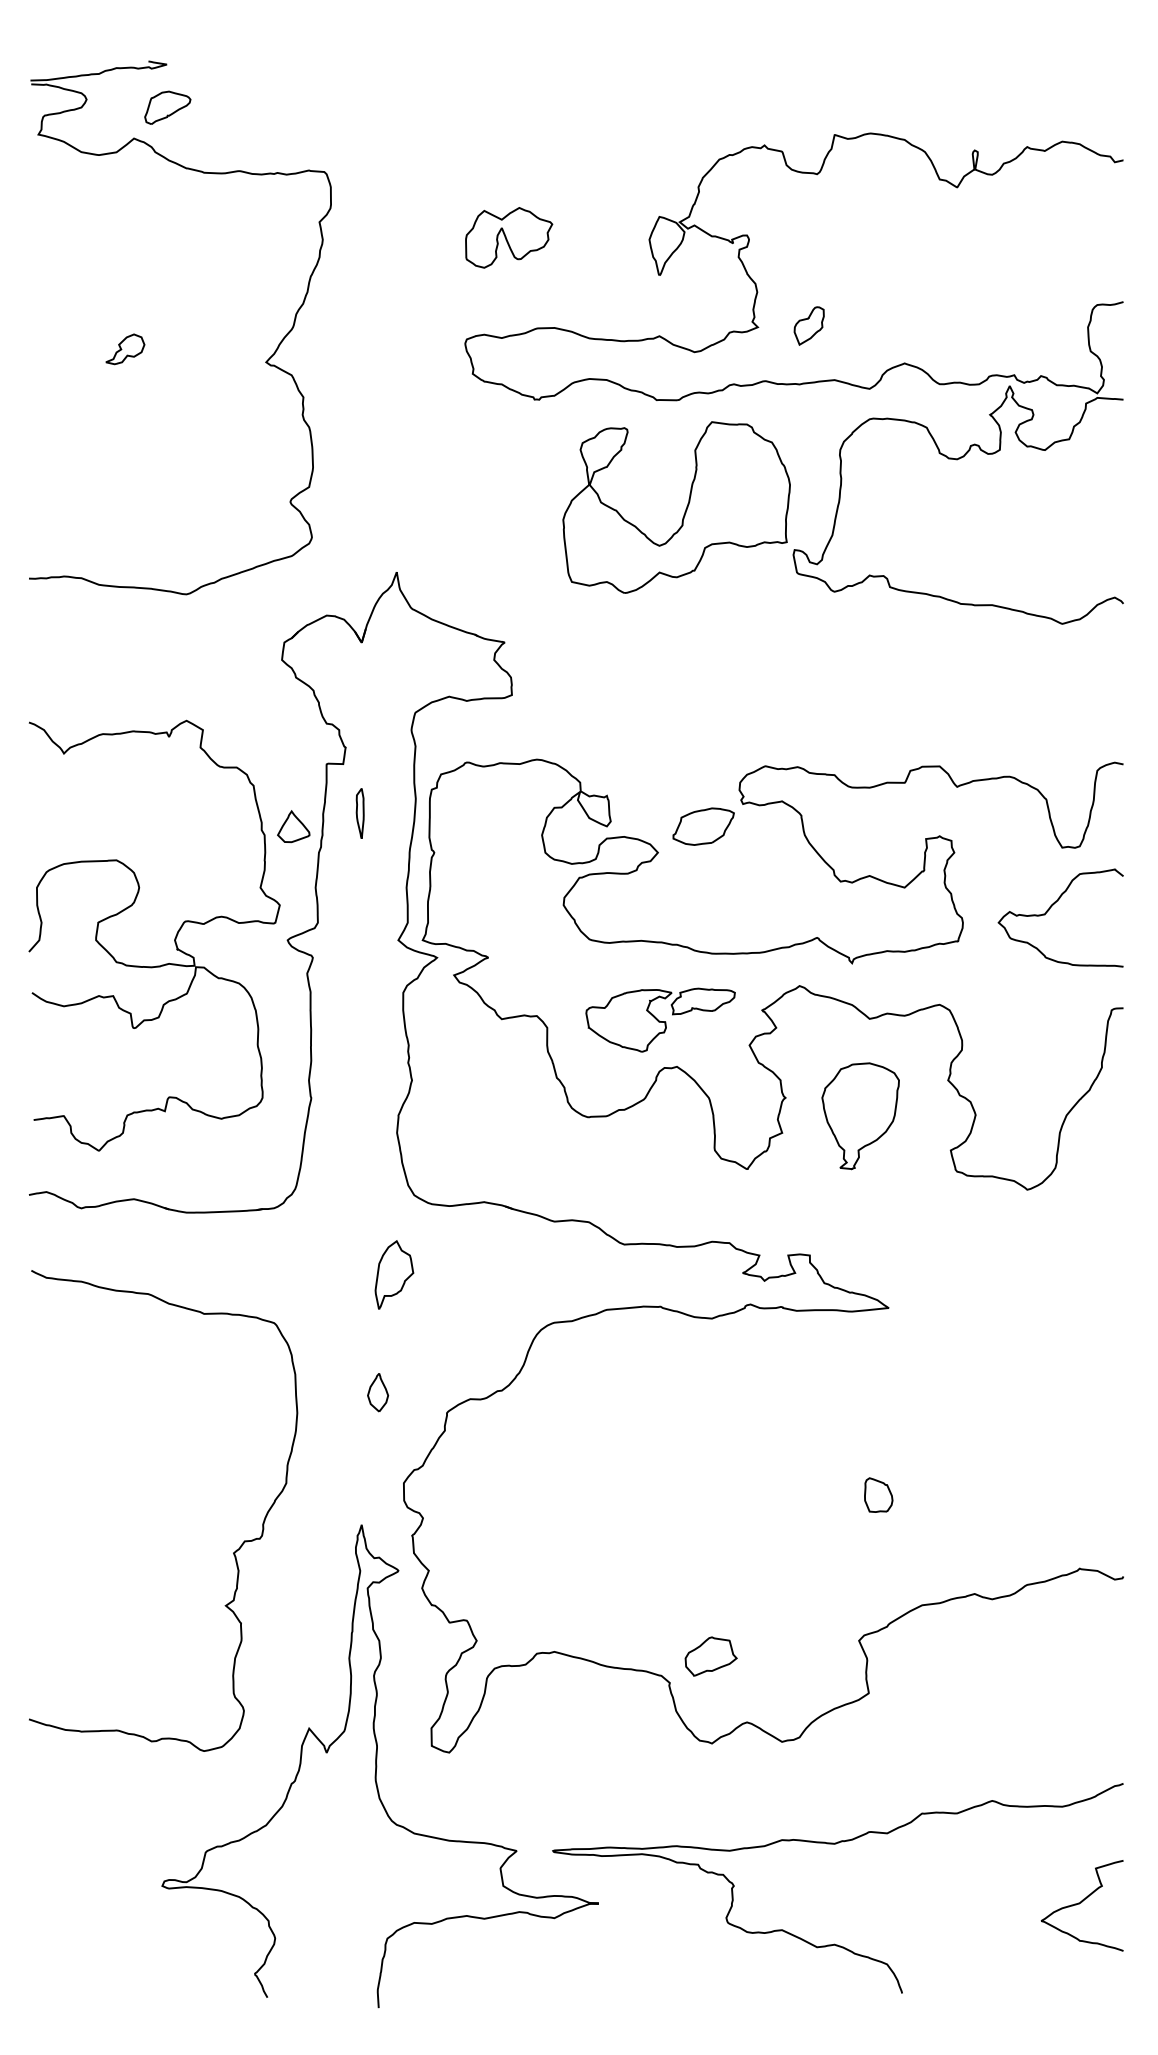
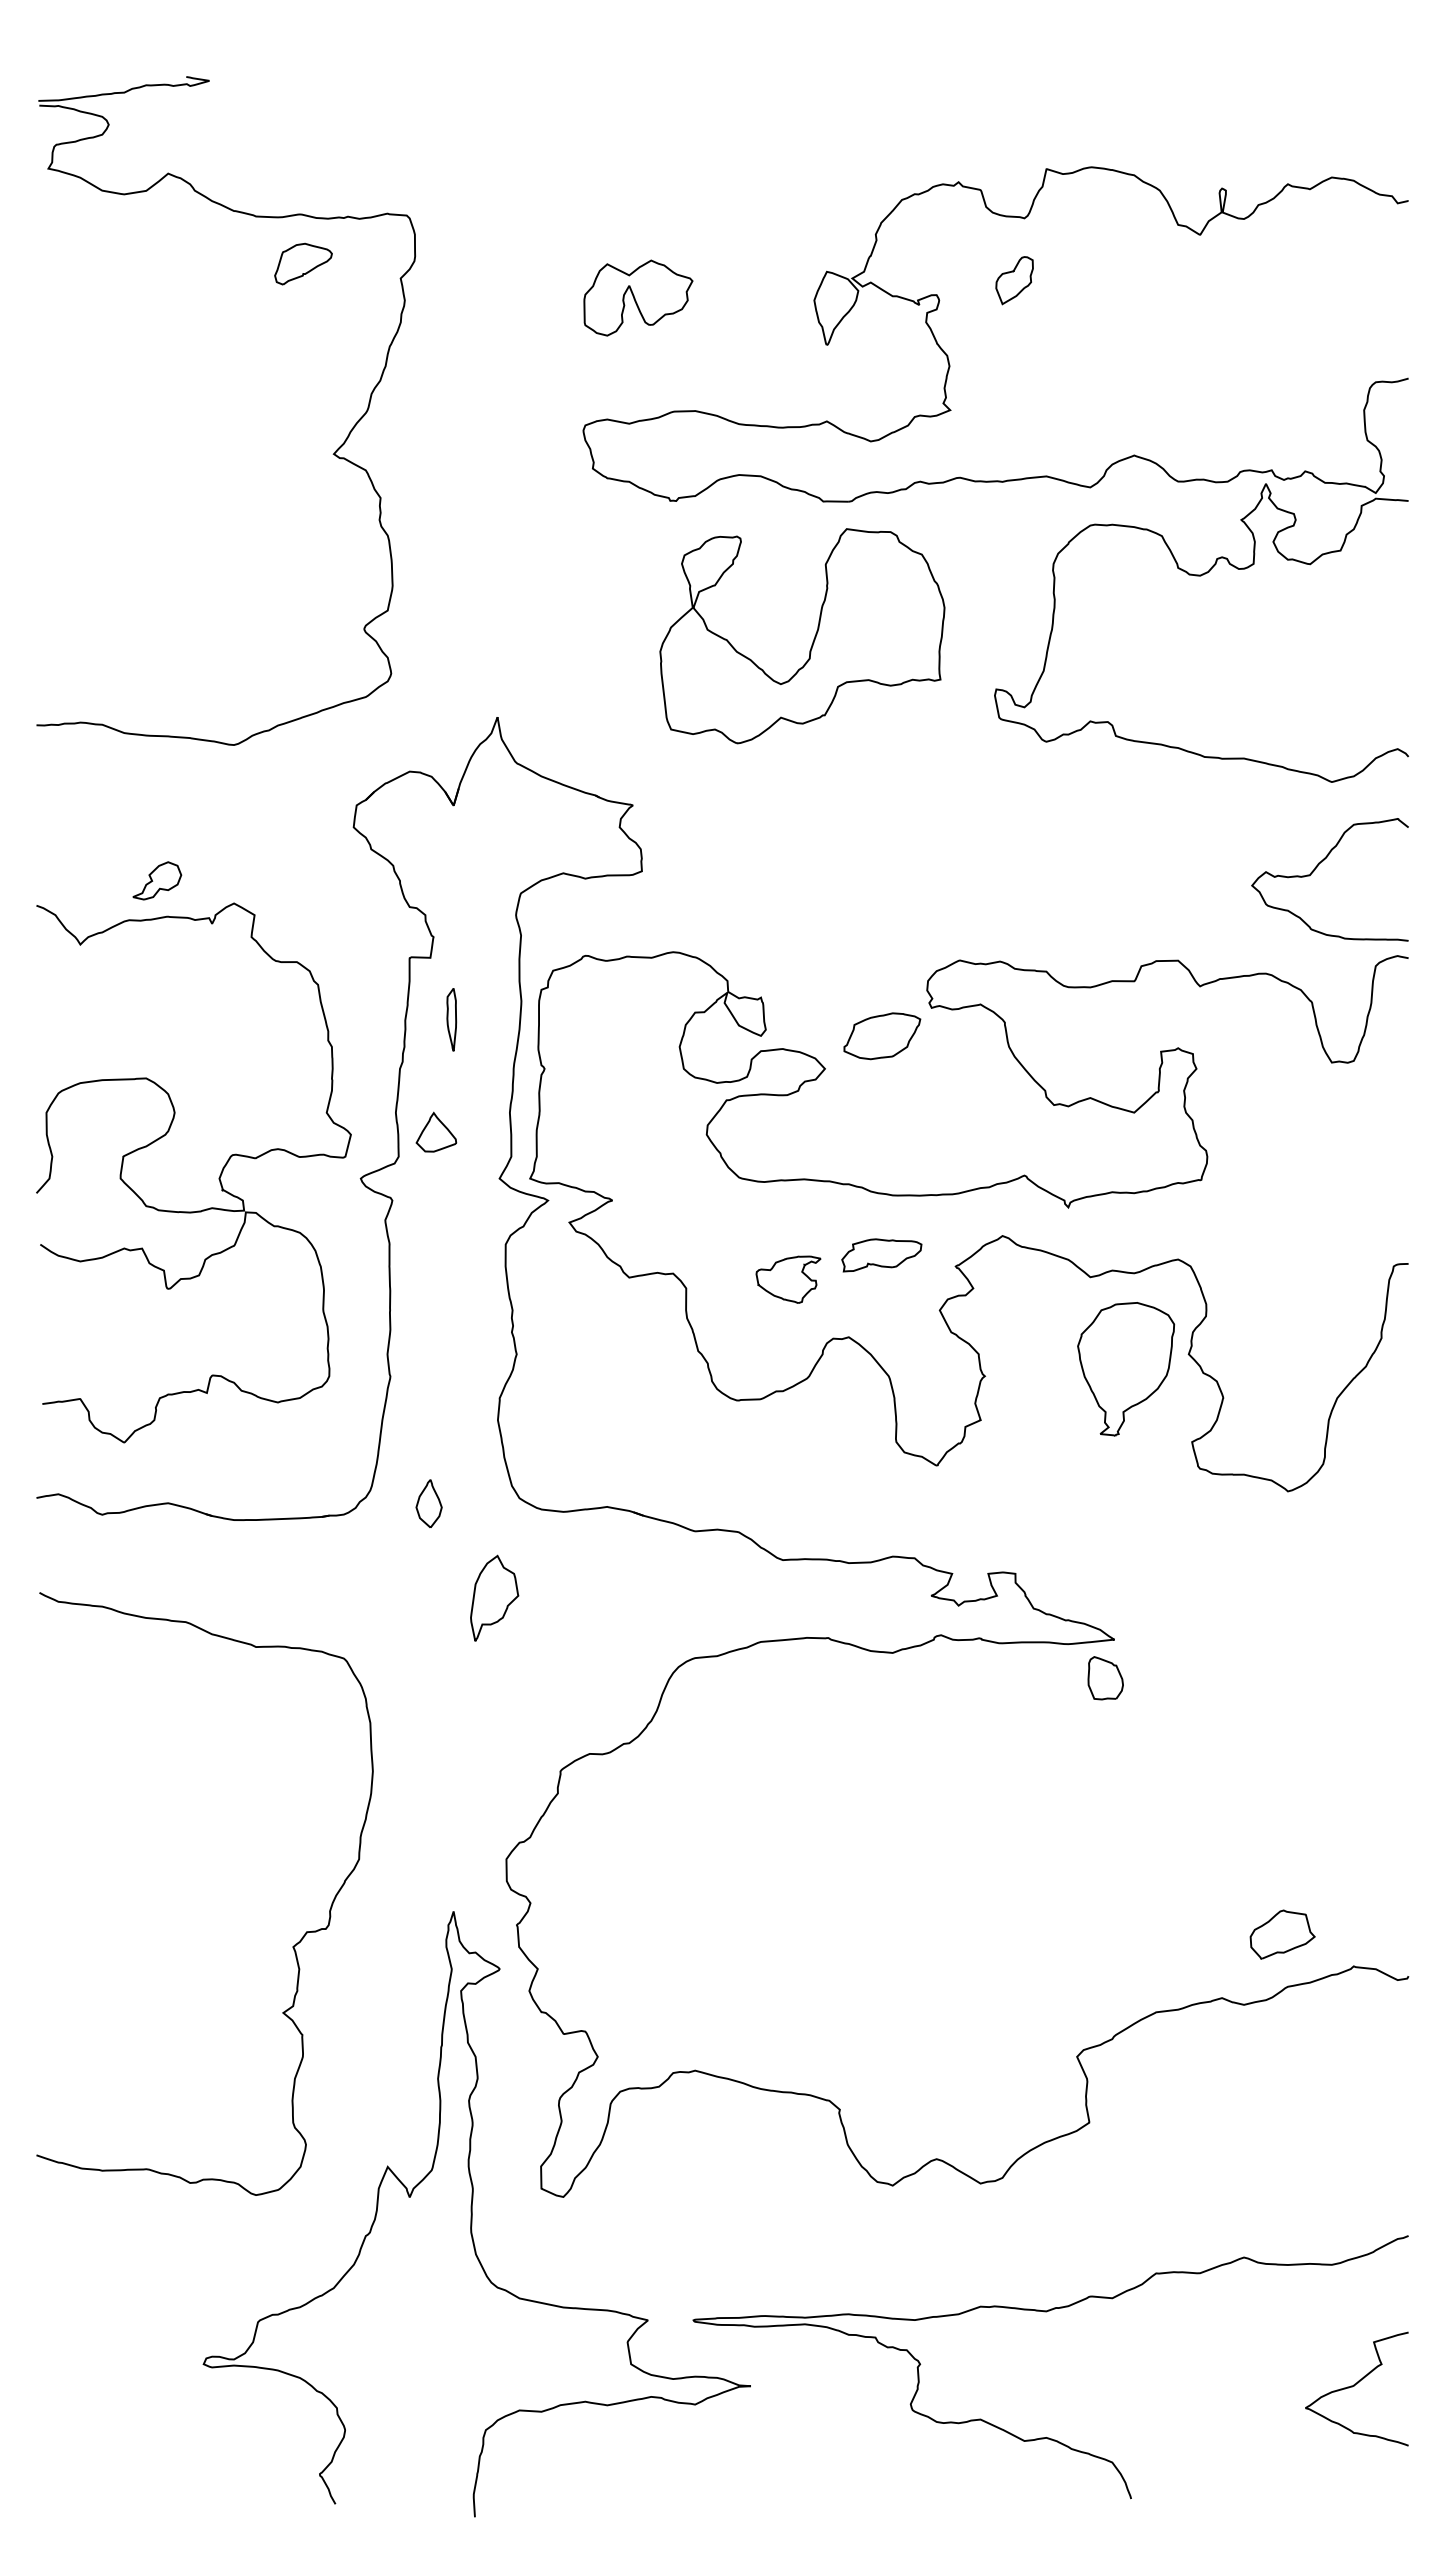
part: (167, 107) -> (303, 263), moved
part: (809, 325) -> (1014, 280), moved
part: (125, 349) -> (157, 880), moved
part: (685, 509) -> (813, 638), moved
part: (293, 826) -> (436, 1131), moved
curve: (1050, 908) -> (1317, 867), moved
part: (628, 1020) -> (788, 1279), size x0.6
part: (860, 1116) -> (1126, 1369), moved
part: (377, 1392) -> (428, 1503), moved
part: (878, 1495) -> (1105, 1678), moved
part: (711, 1656) -> (1282, 1934), moved

